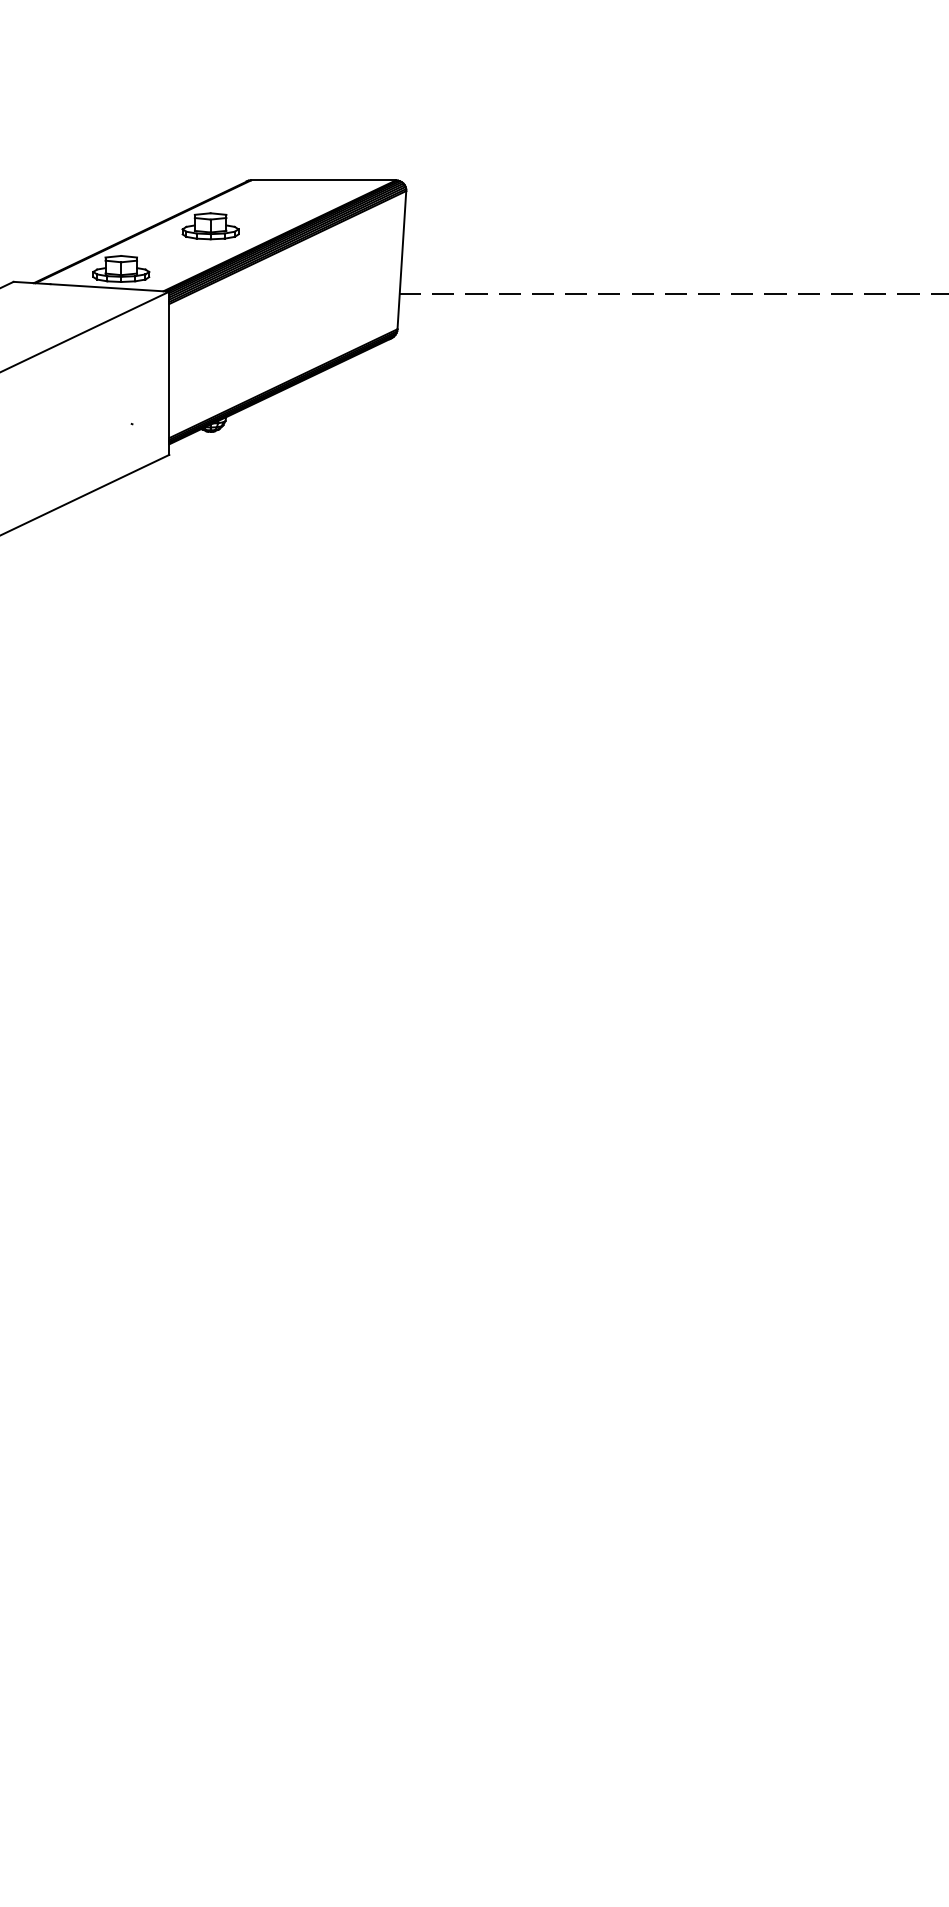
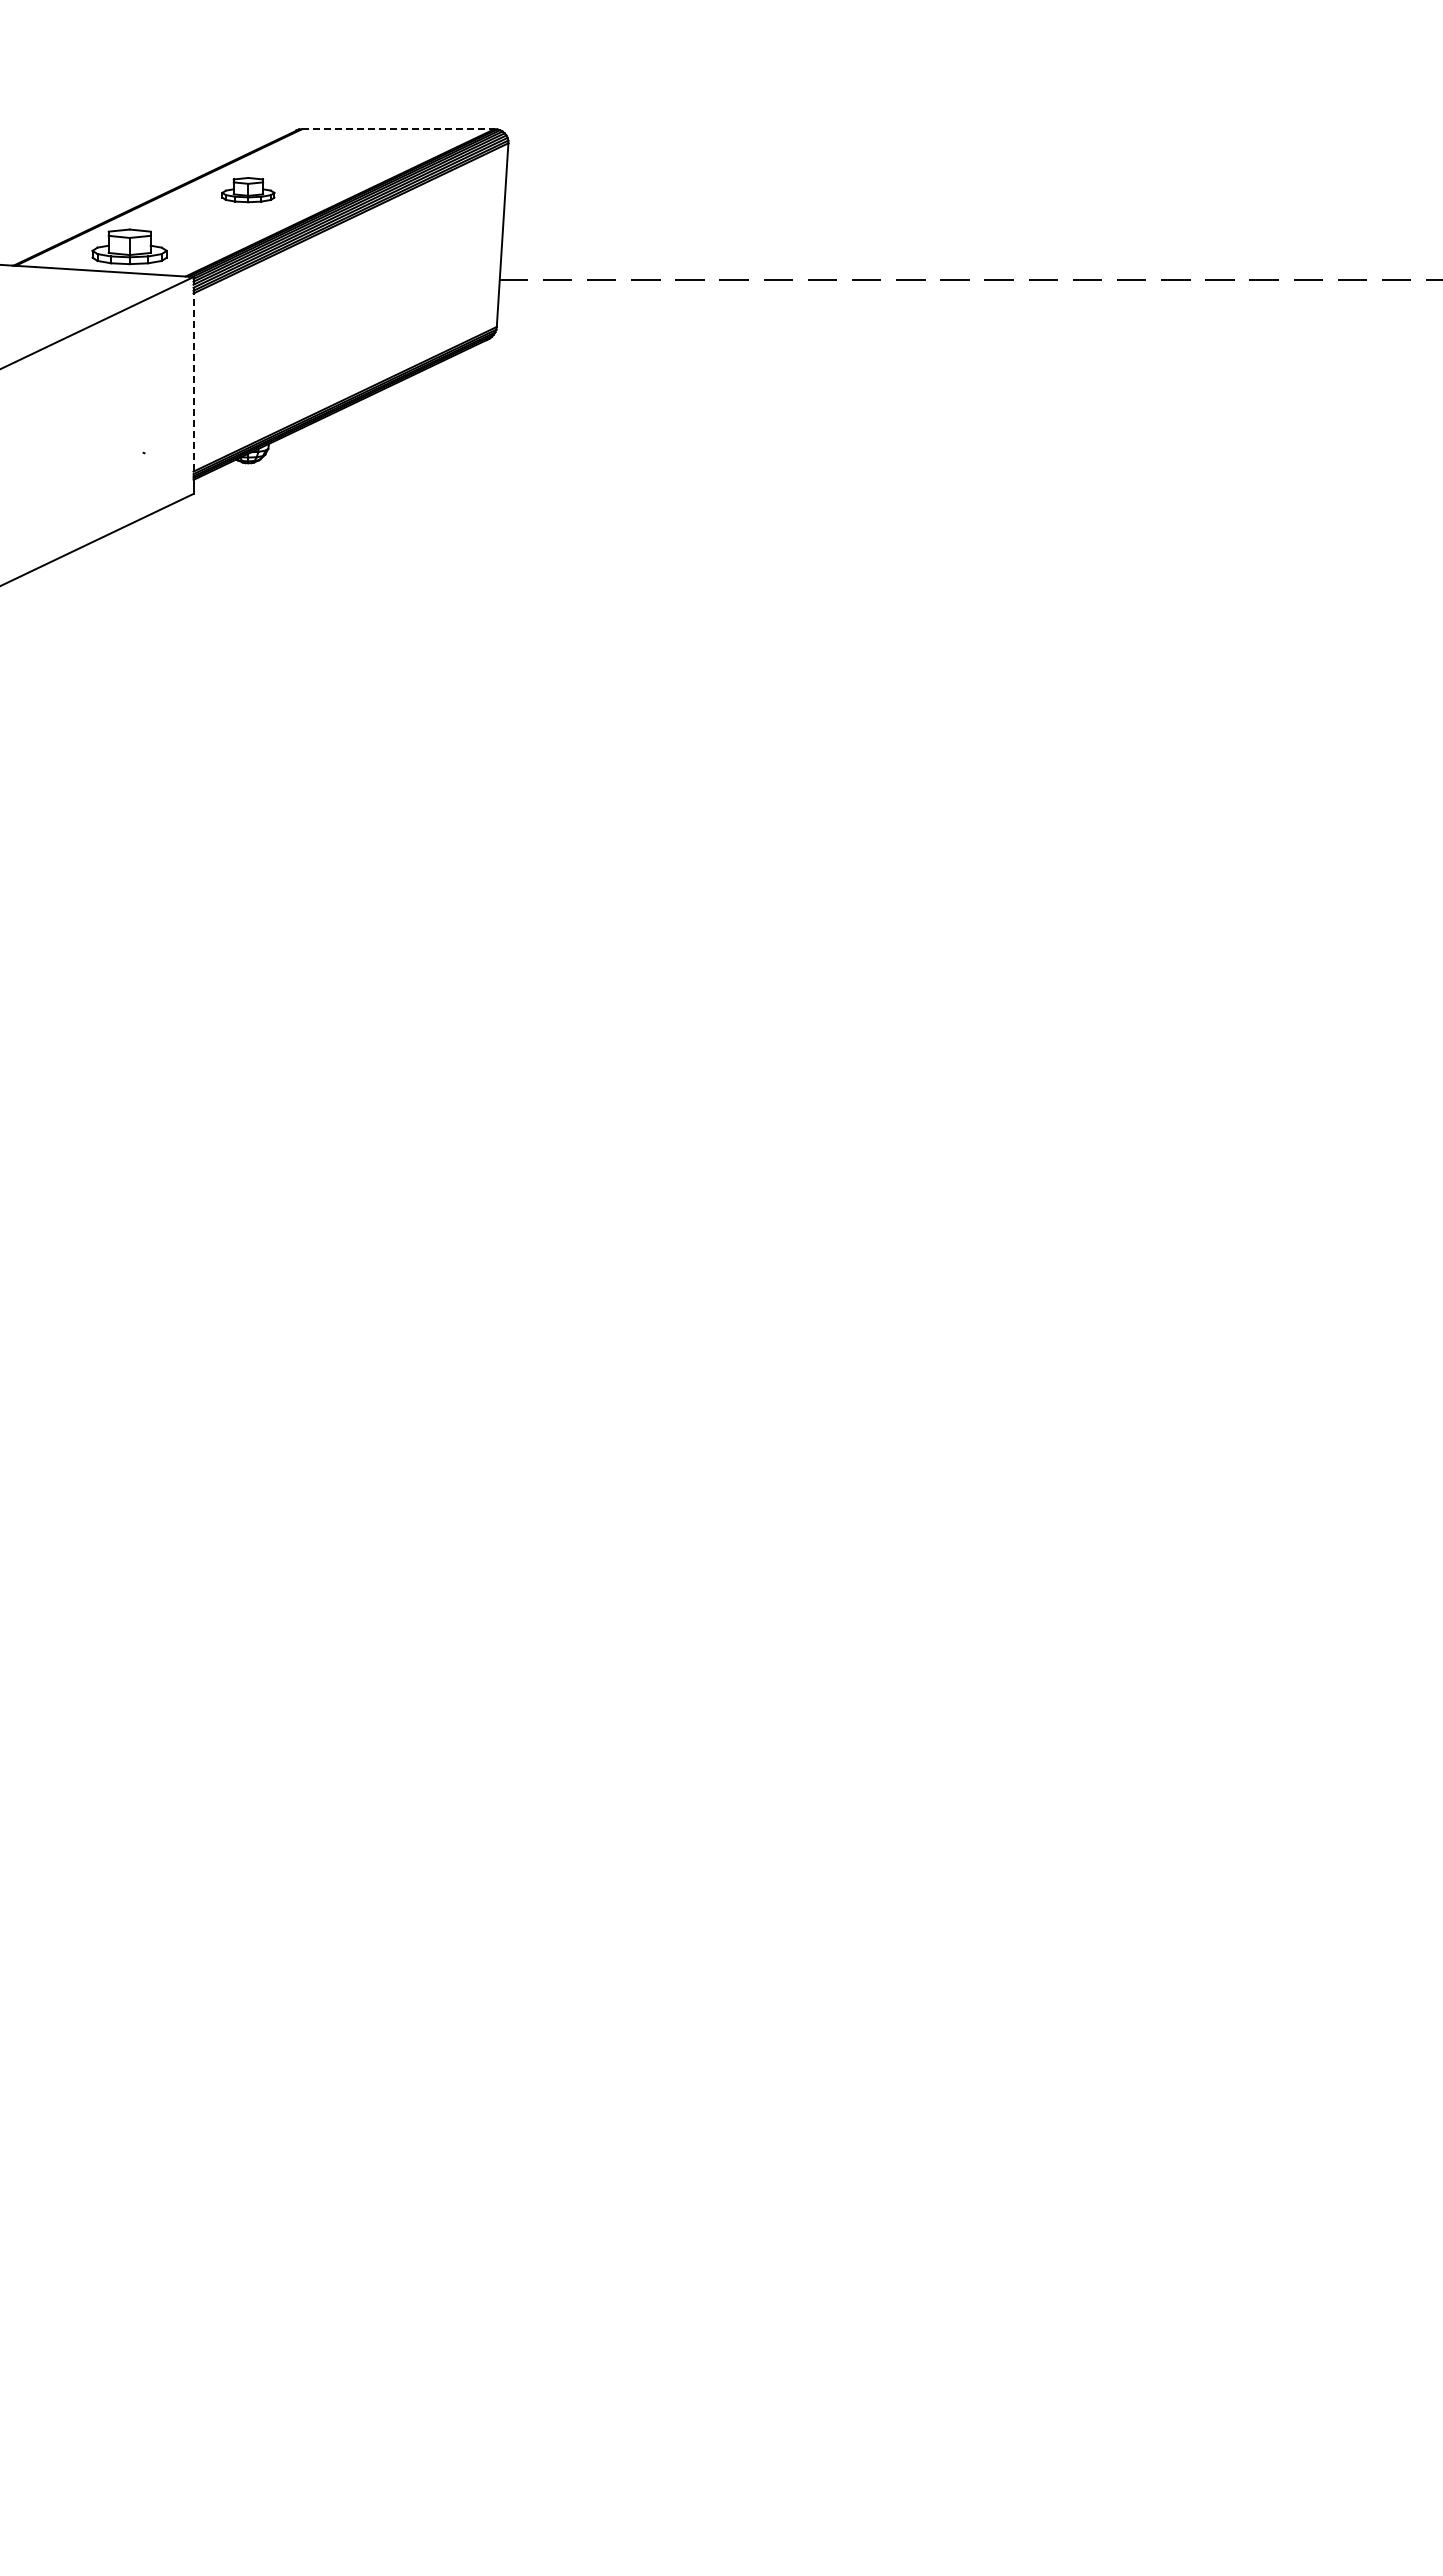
line: (323, 180) -> (398, 129), solid -> dashed
part: (210, 225) -> (248, 189), size x0.7
line: (169, 366) -> (193, 376), solid -> dashed

